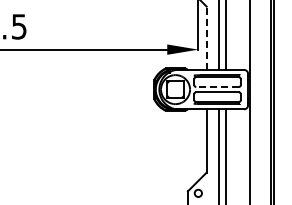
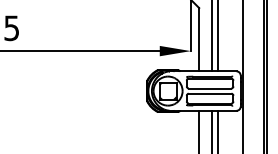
line: (206, 38) -> (199, 39), dashed -> solid
line: (217, 87) -> (210, 88), dashed -> solid

